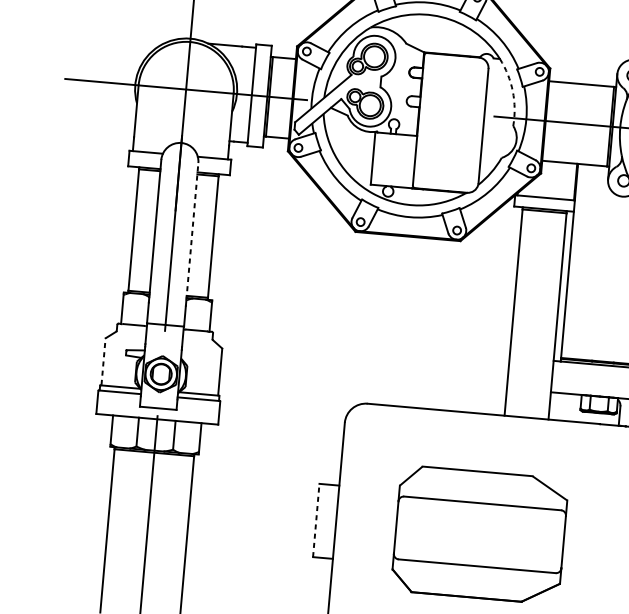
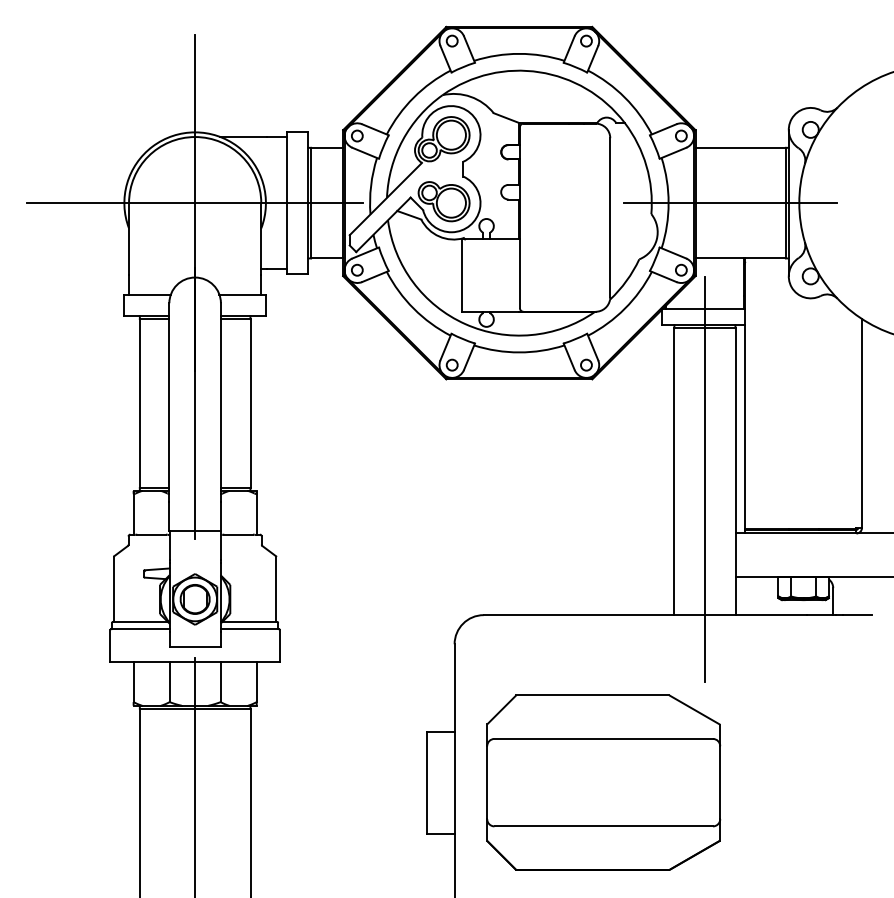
arc: (512, 91) -> (646, 166), dashed -> solid
line: (192, 231) -> (220, 398), dashed -> solid
line: (534, 320) -> (704, 479), added
line: (103, 361) -> (113, 588), dashed -> solid
line: (315, 520) -> (426, 782), dashed -> solid
part: (479, 534) -> (603, 782), moved

